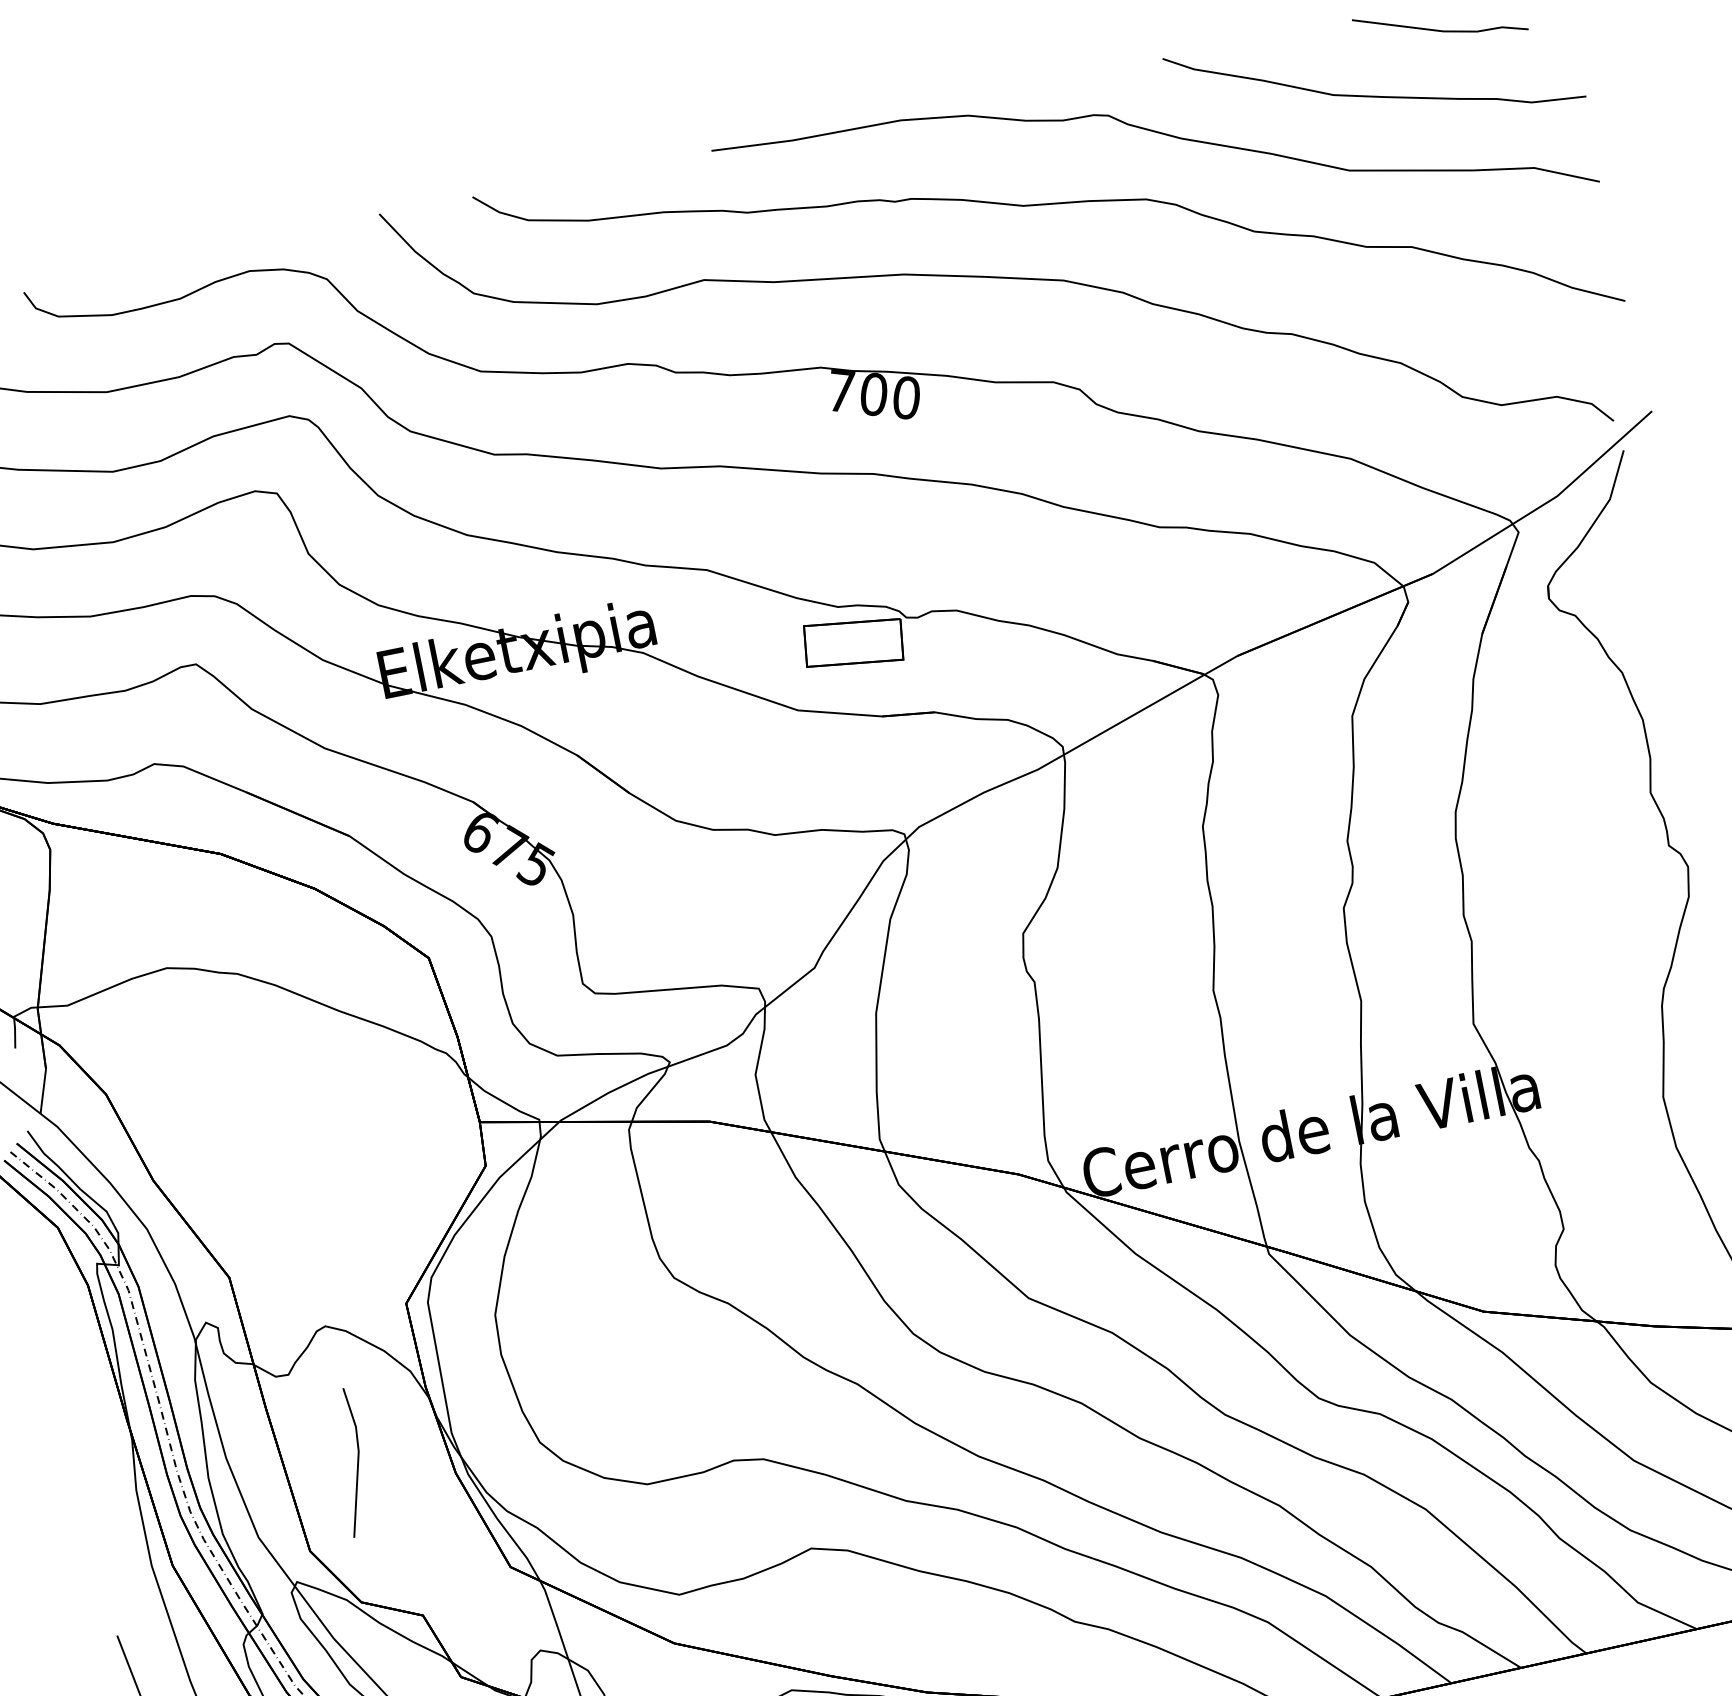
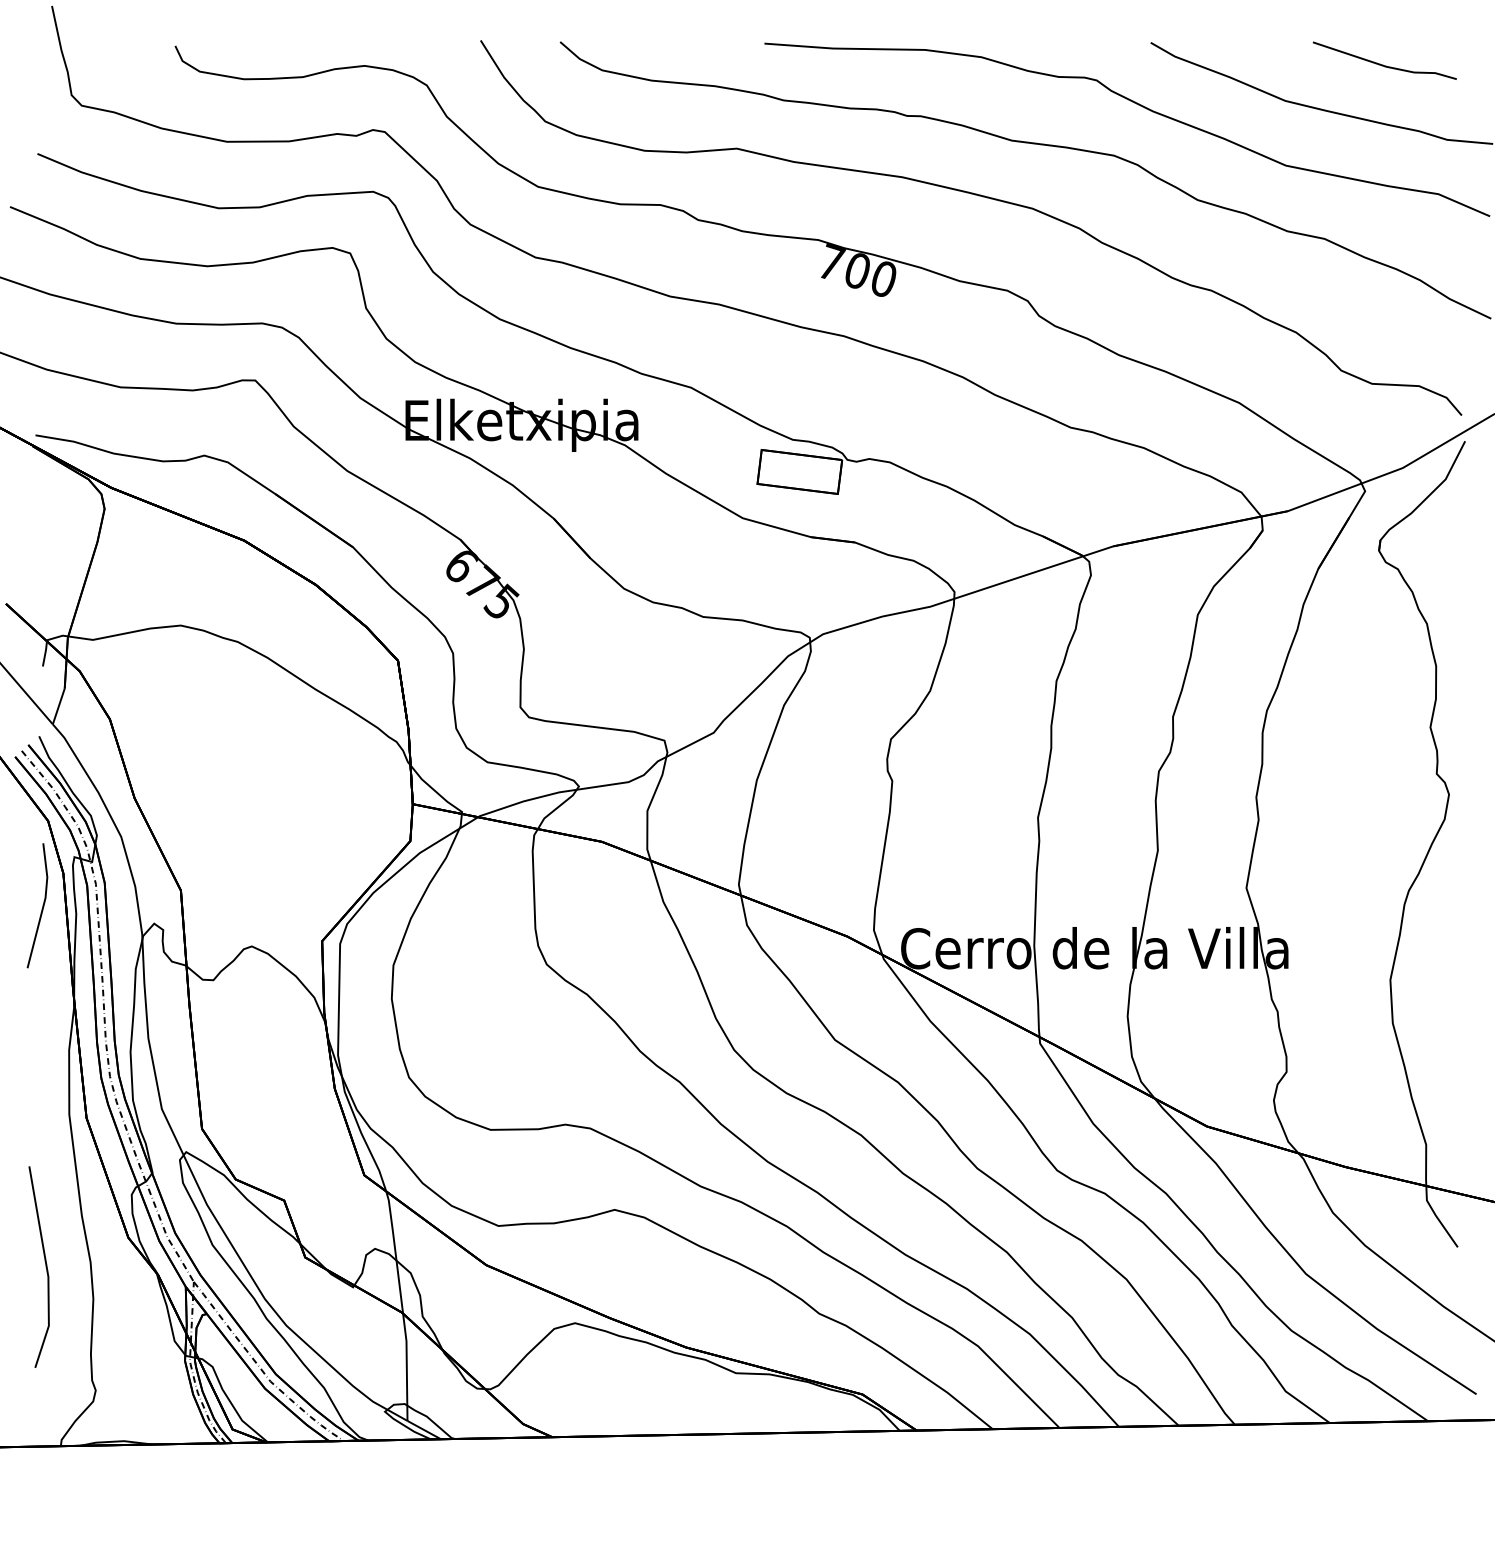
line: (356, 1461) -> (42, 905), moved

